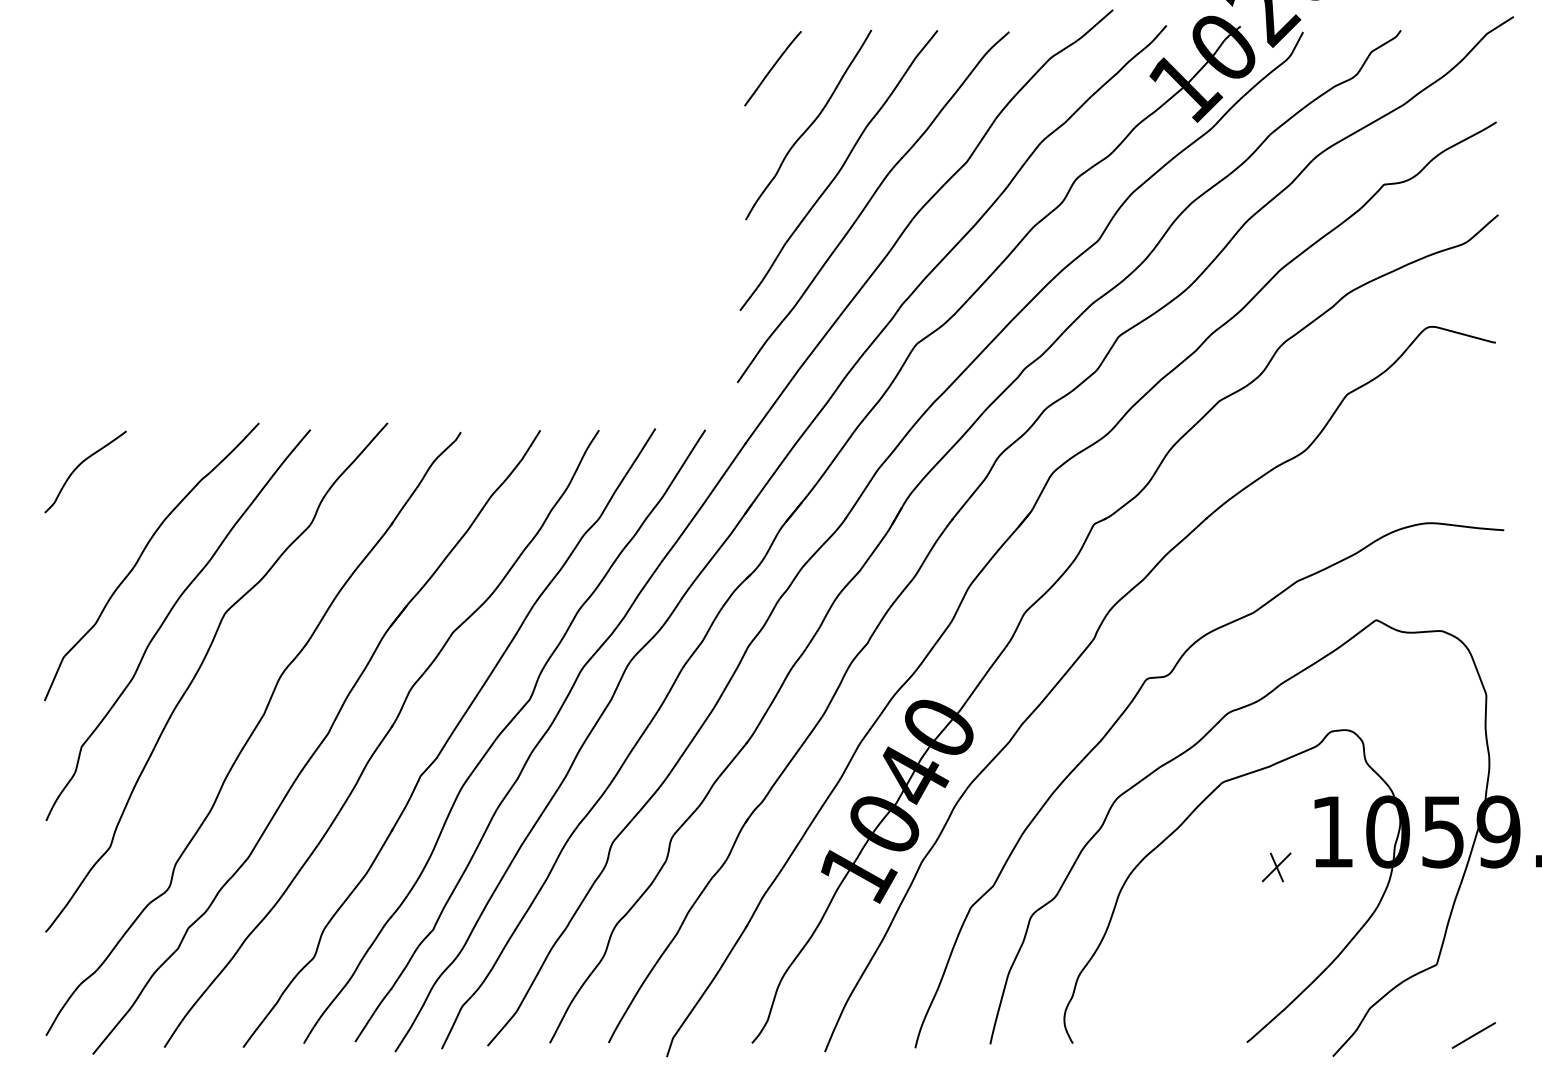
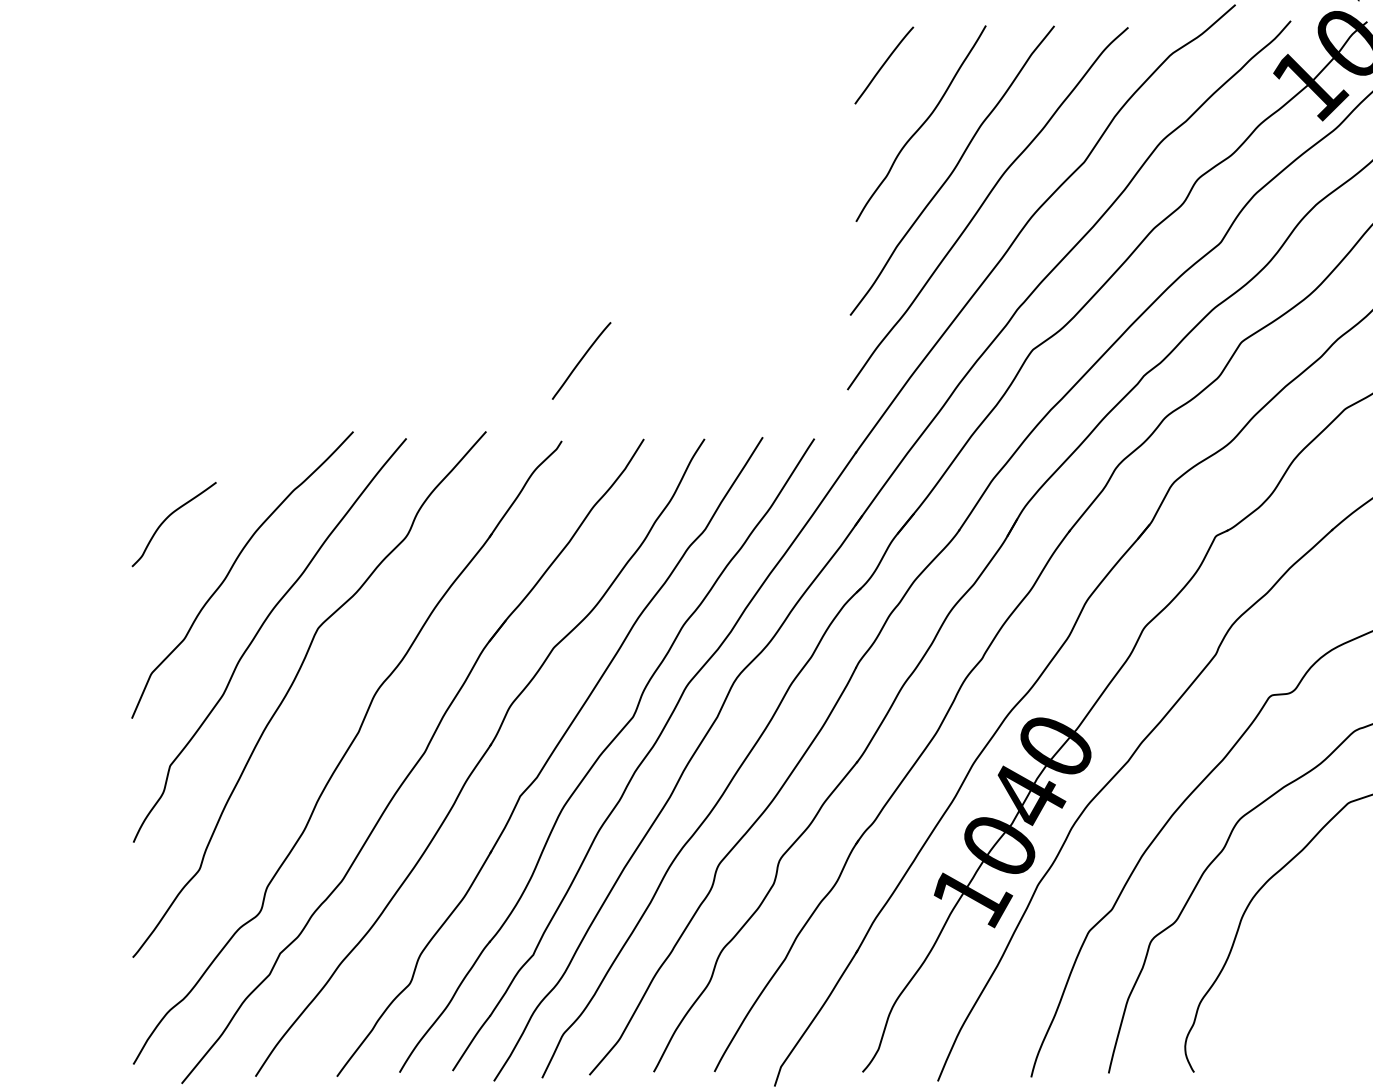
curve: (479, 354) -> (581, 360), added
curve: (80, 465) -> (168, 517), moved

